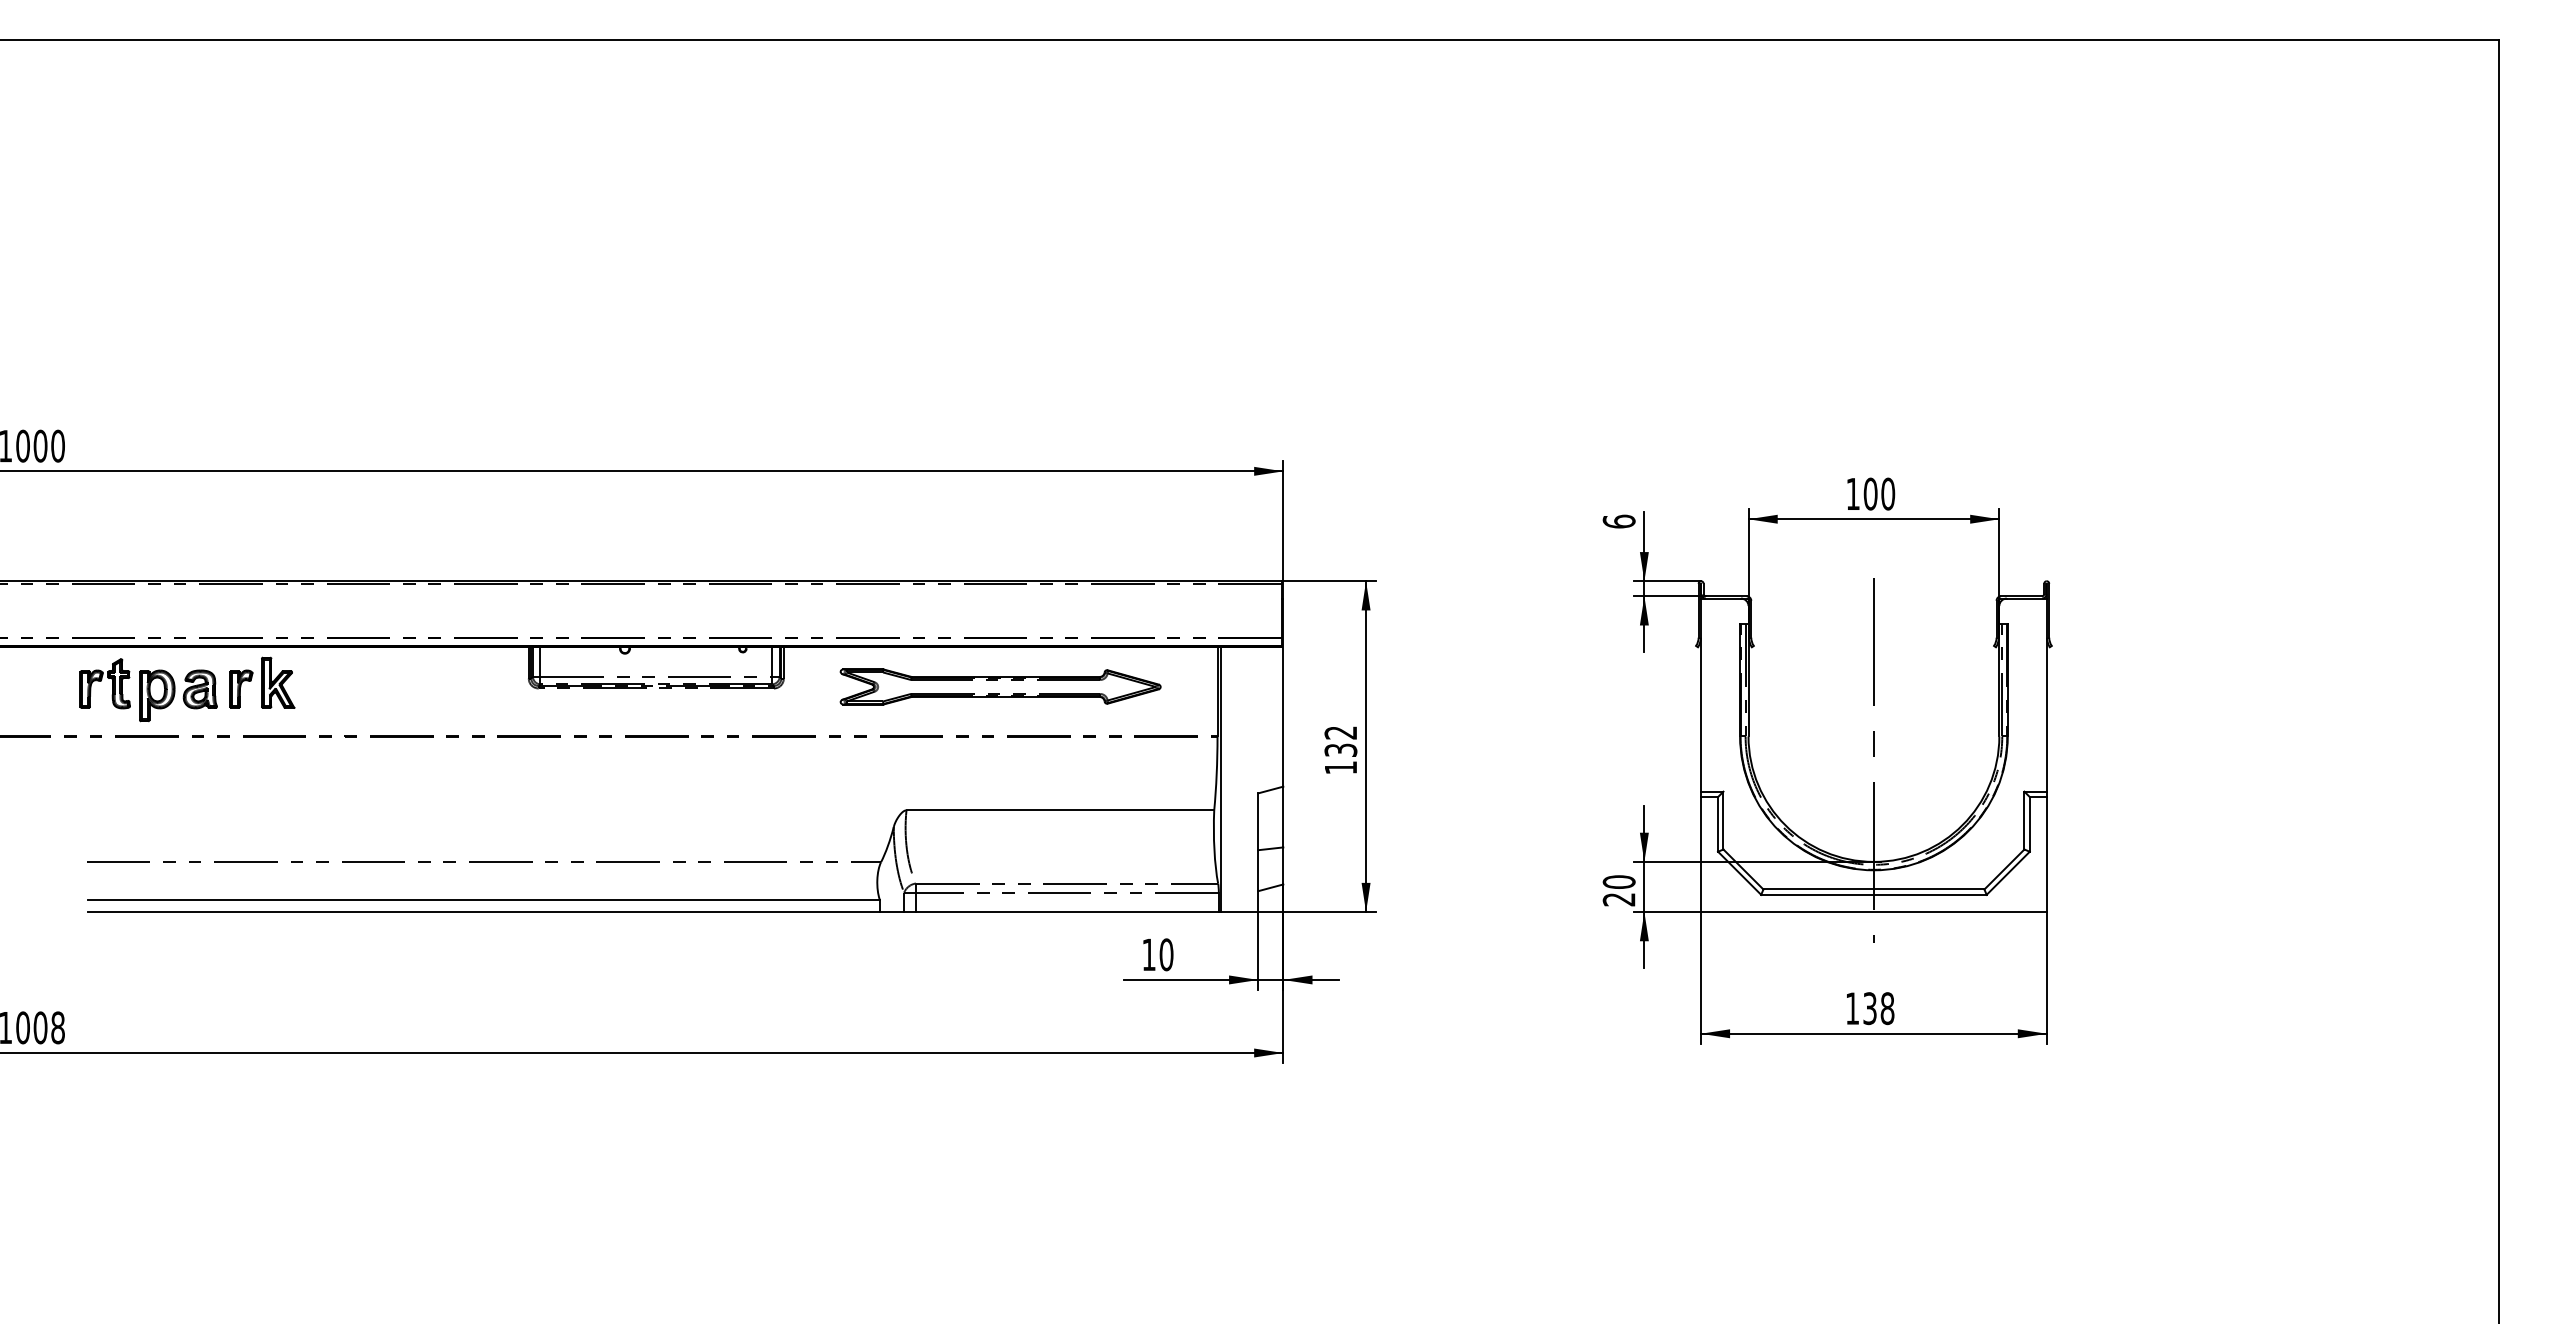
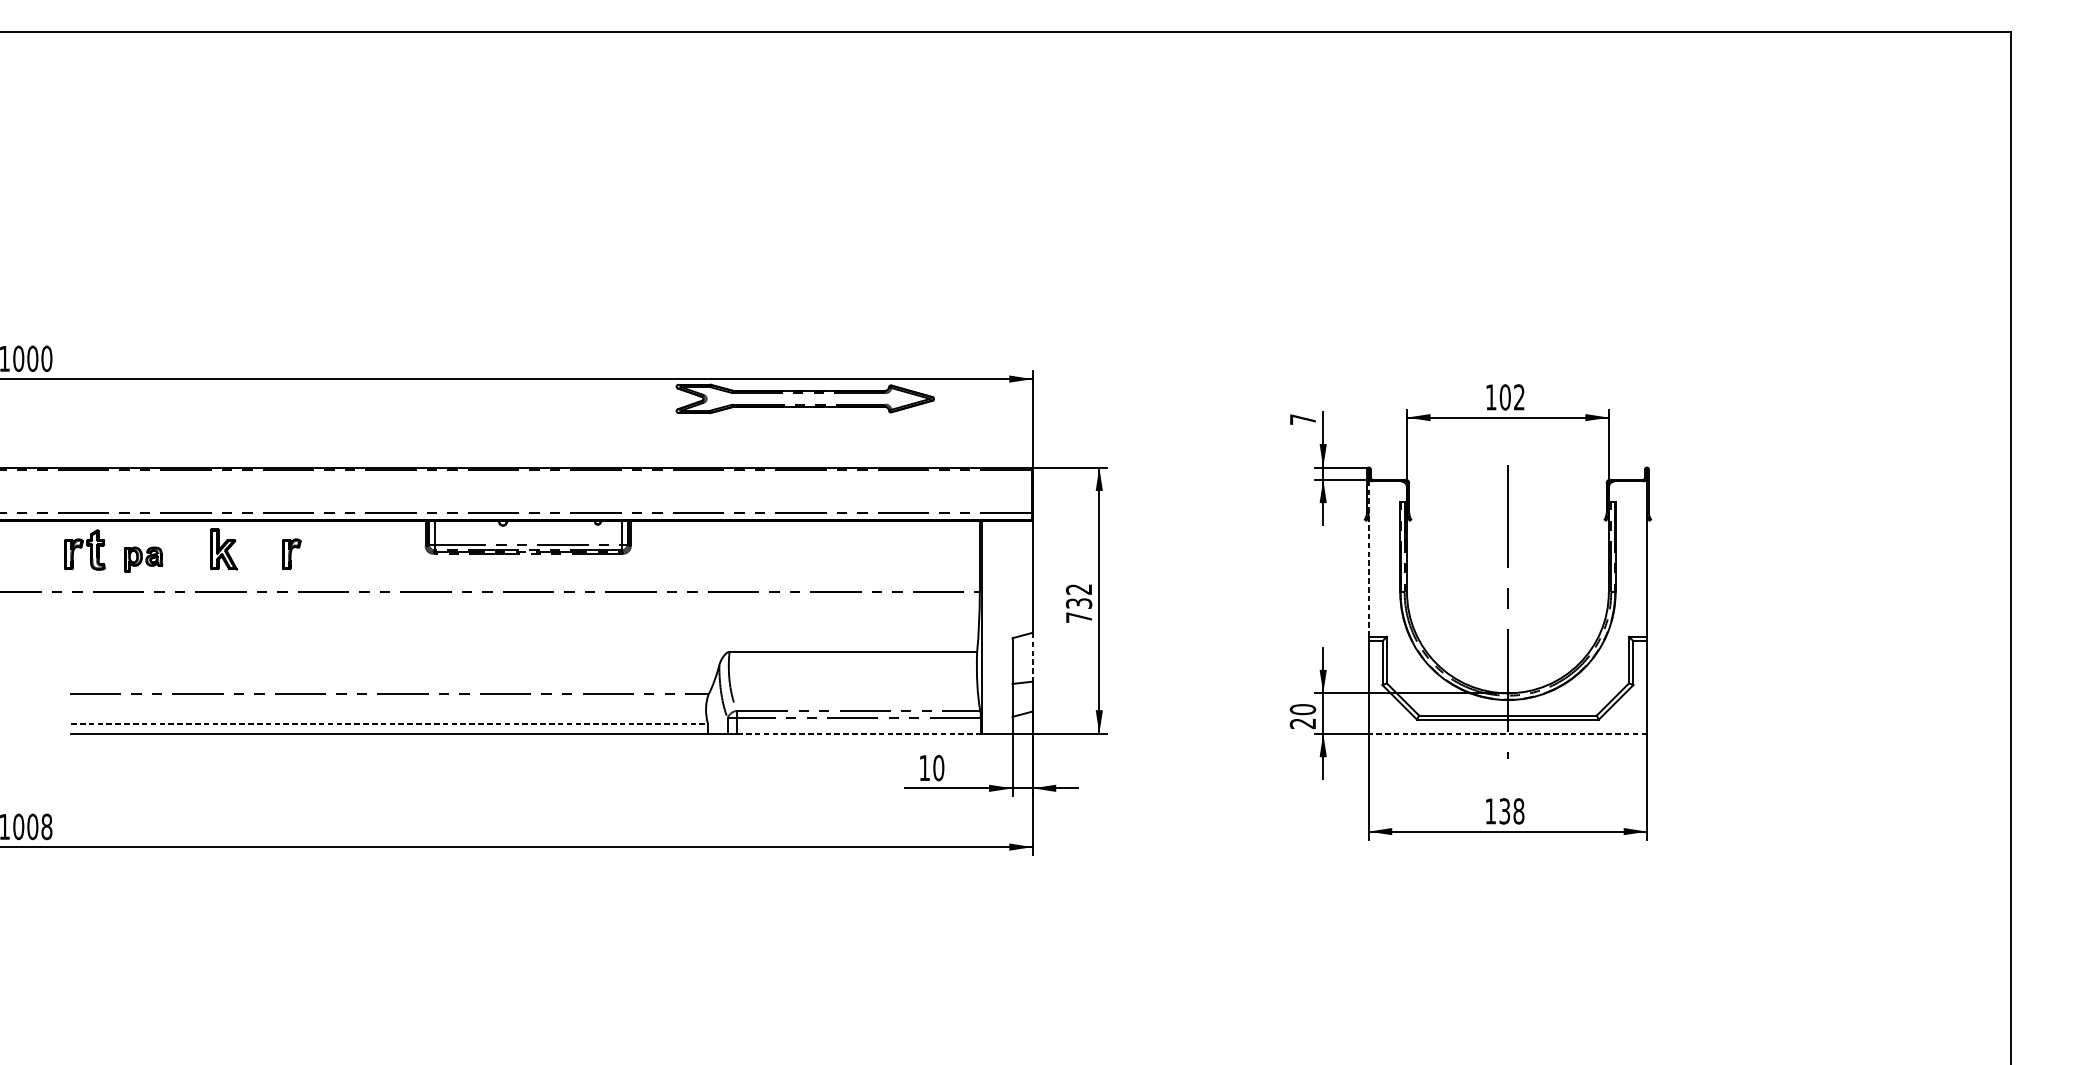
text: (1888, 493) -> (1519, 396), 100 -> 102
text: (1618, 521) -> (1302, 419), 6 -> 7
part: (1000, 686) -> (805, 398), moved
part: (241, 688) -> (291, 553), moved
part: (178, 695) -> (143, 559), size x0.6
line: (1700, 695) -> (1368, 559), solid -> dashed
text: (1340, 767) -> (1078, 617), 132 -> 732
line: (1283, 817) -> (1032, 657), solid -> dashed
line: (483, 899) -> (389, 723), solid -> dashed
line: (1067, 912) -> (859, 734), solid -> dashed
line: (1873, 912) -> (1507, 734), solid -> dashed

